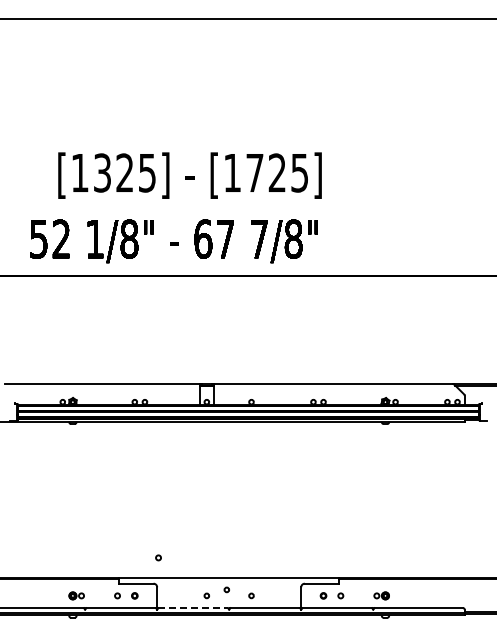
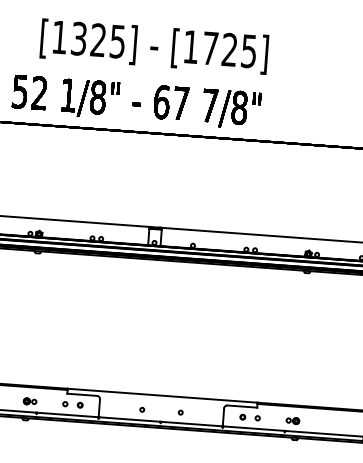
circle: (158, 557) -> (103, 373), removed
circle: (226, 589) -> (159, 405), removed
line: (193, 608) -> (129, 419), dashed -> solid

